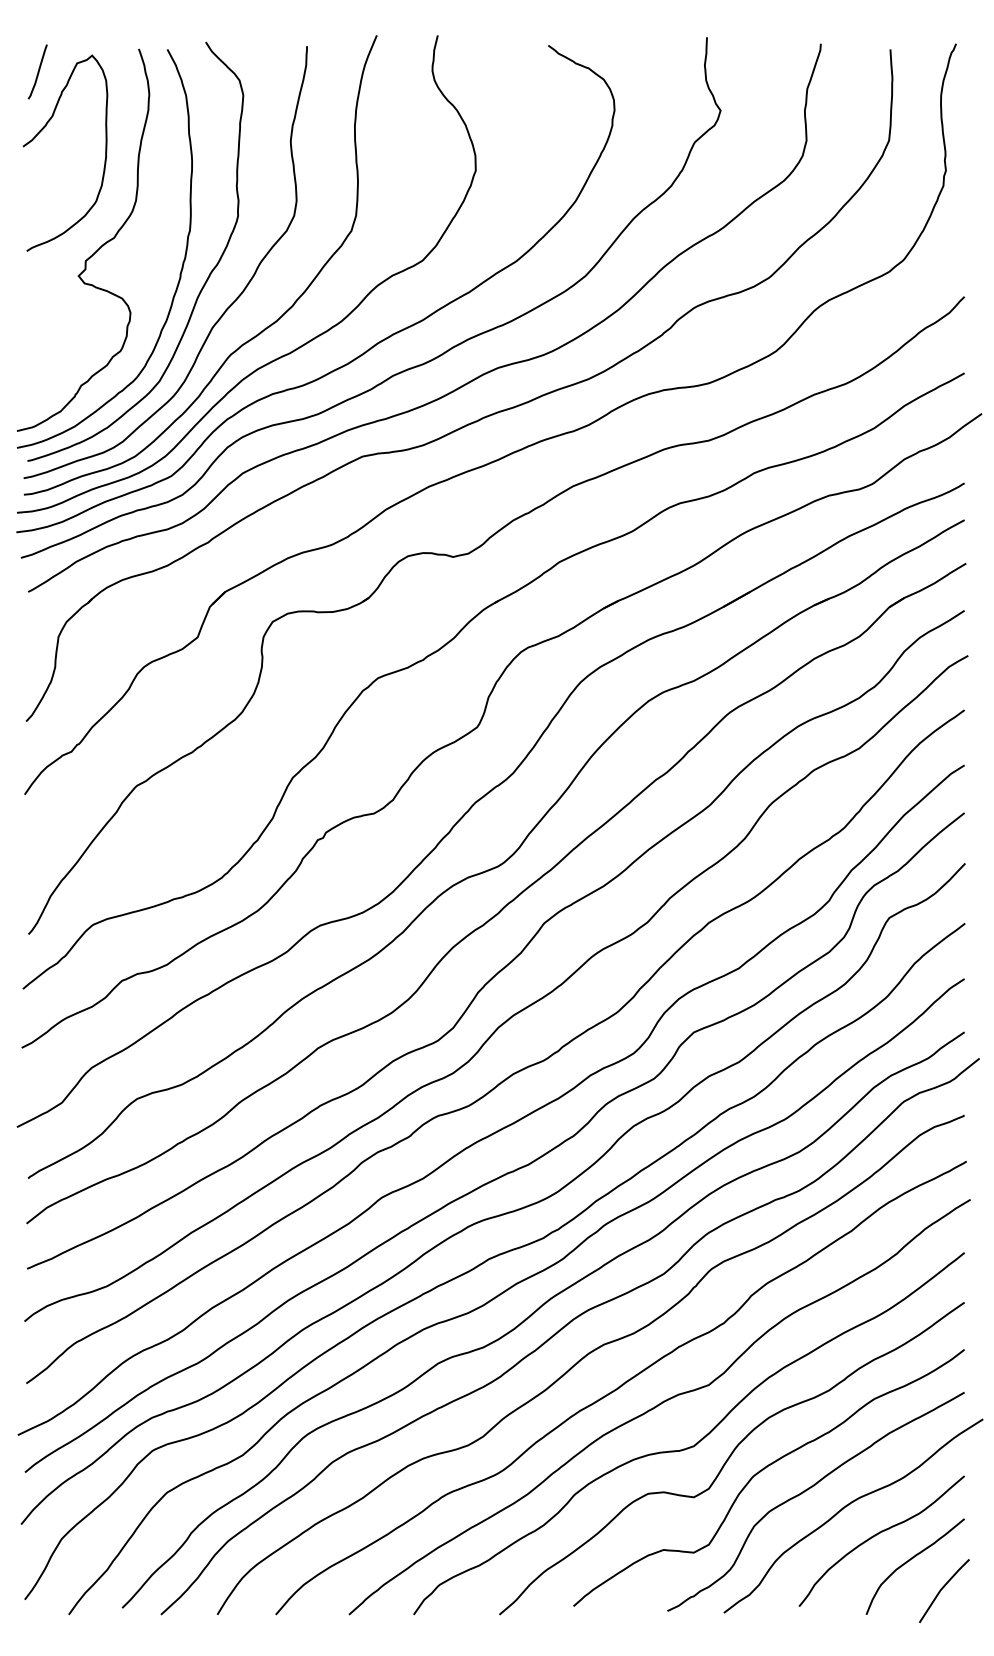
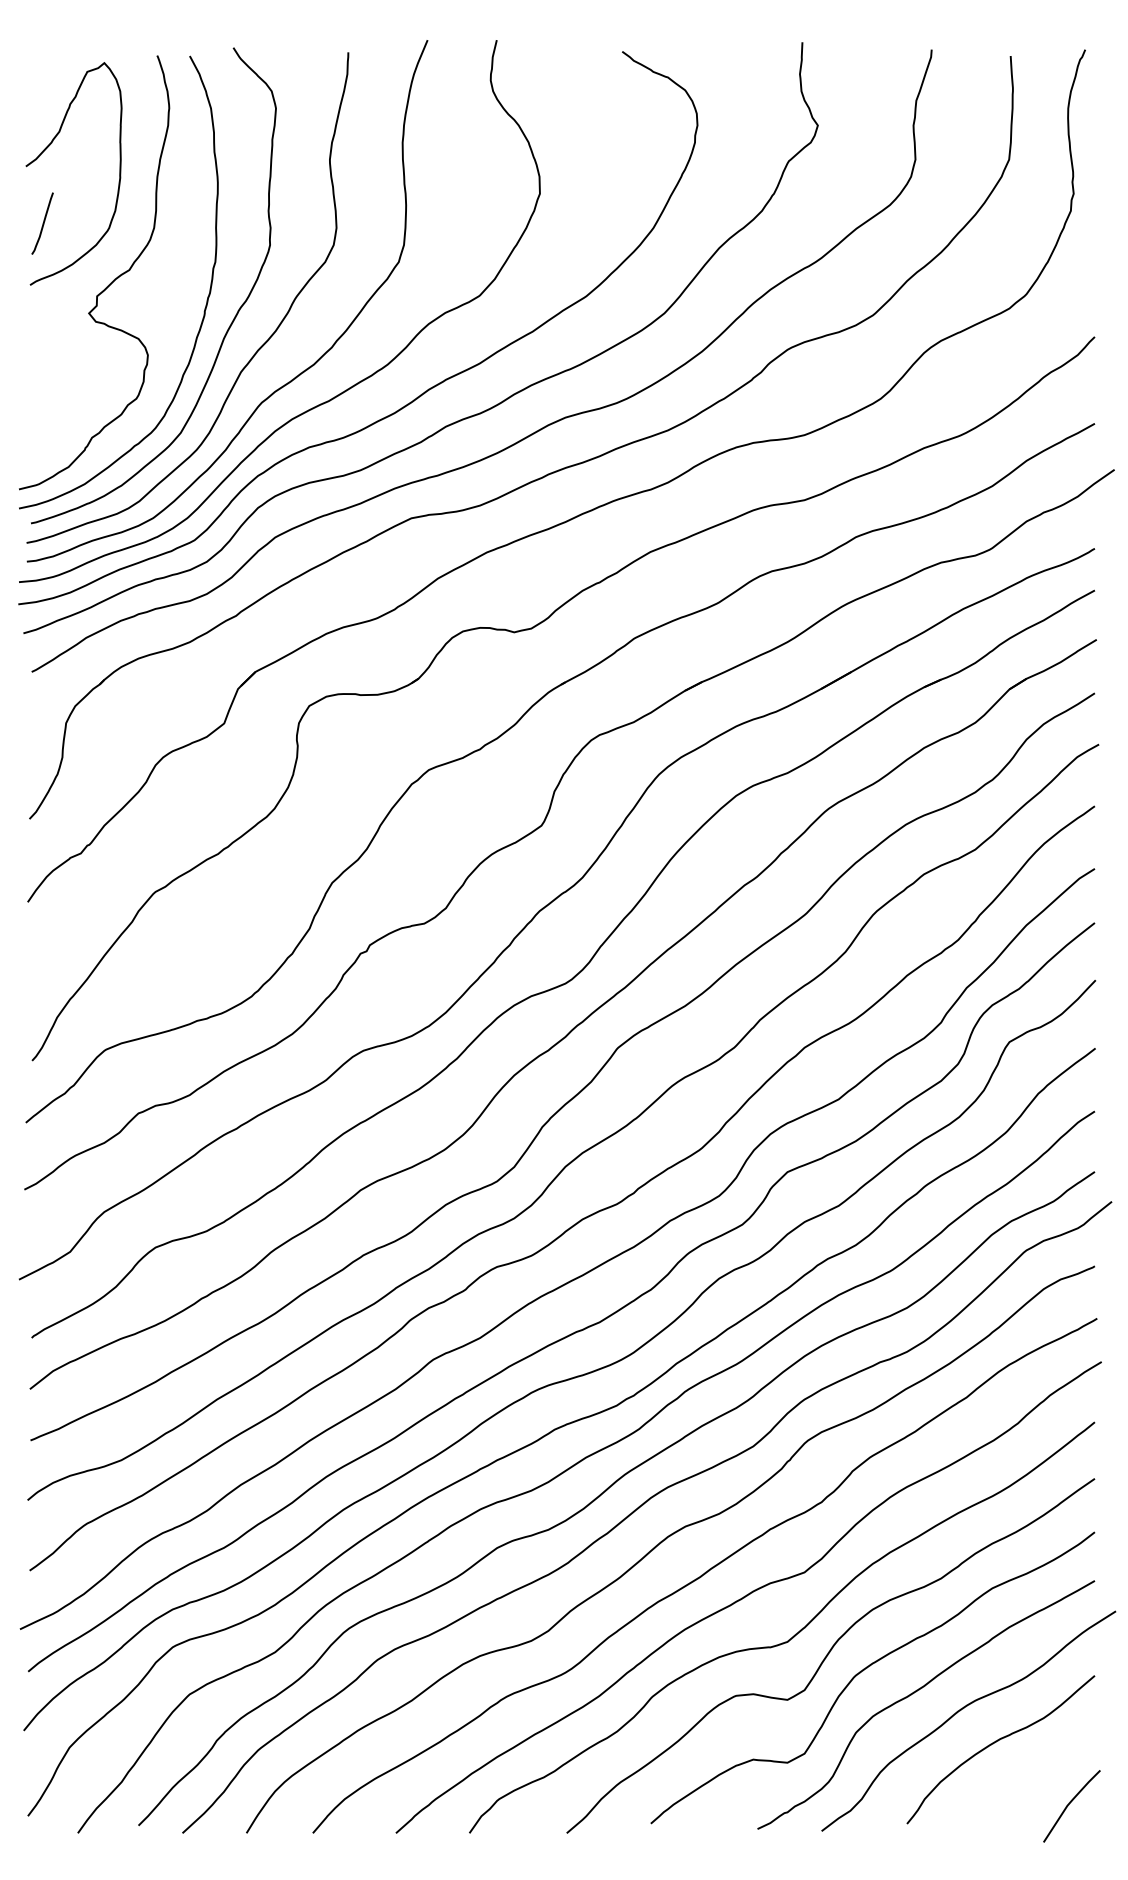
curve: (37, 71) -> (42, 223), moved
curve: (909, 1561) -> (1032, 1772), removed

